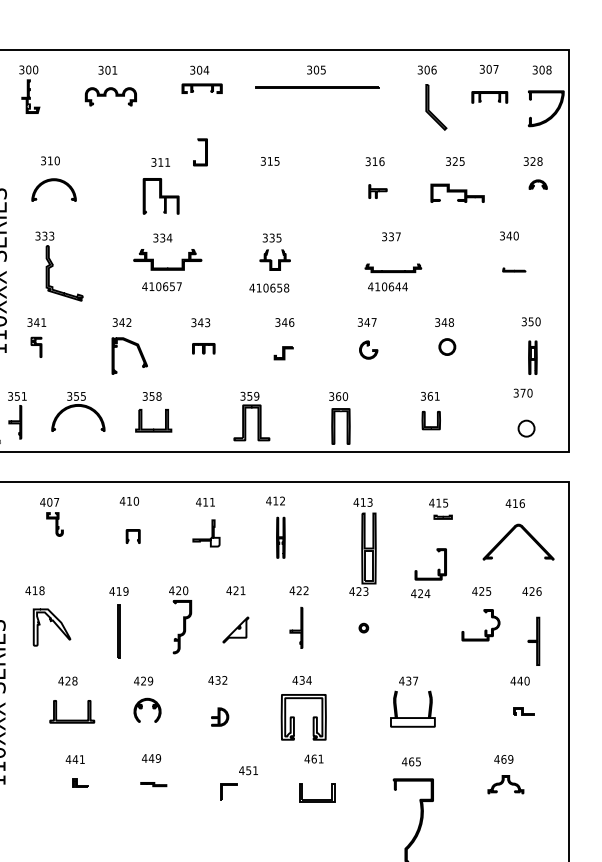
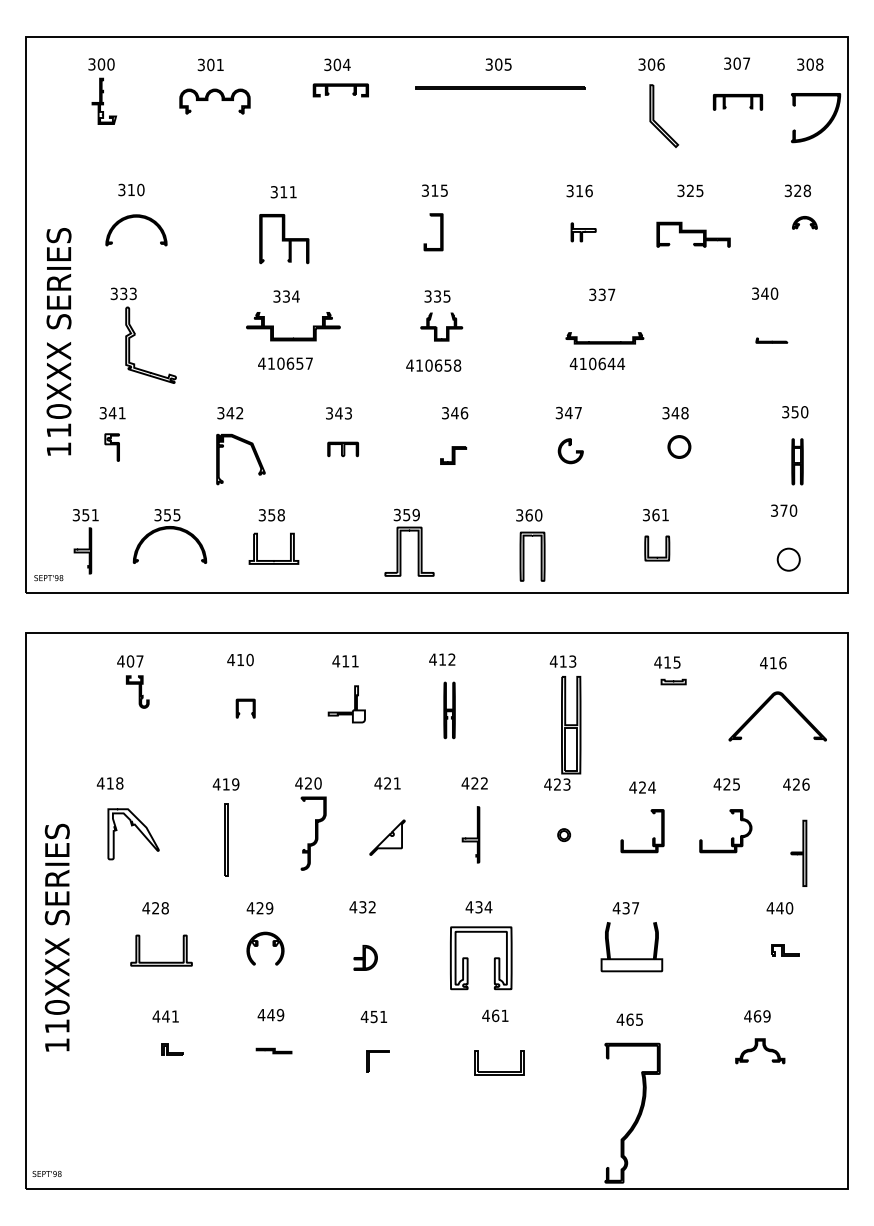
part: (205, 152) -> (440, 232), moved
part: (437, 569) -> (652, 838), moved
text: (248, 771) -> (373, 1017), moved

